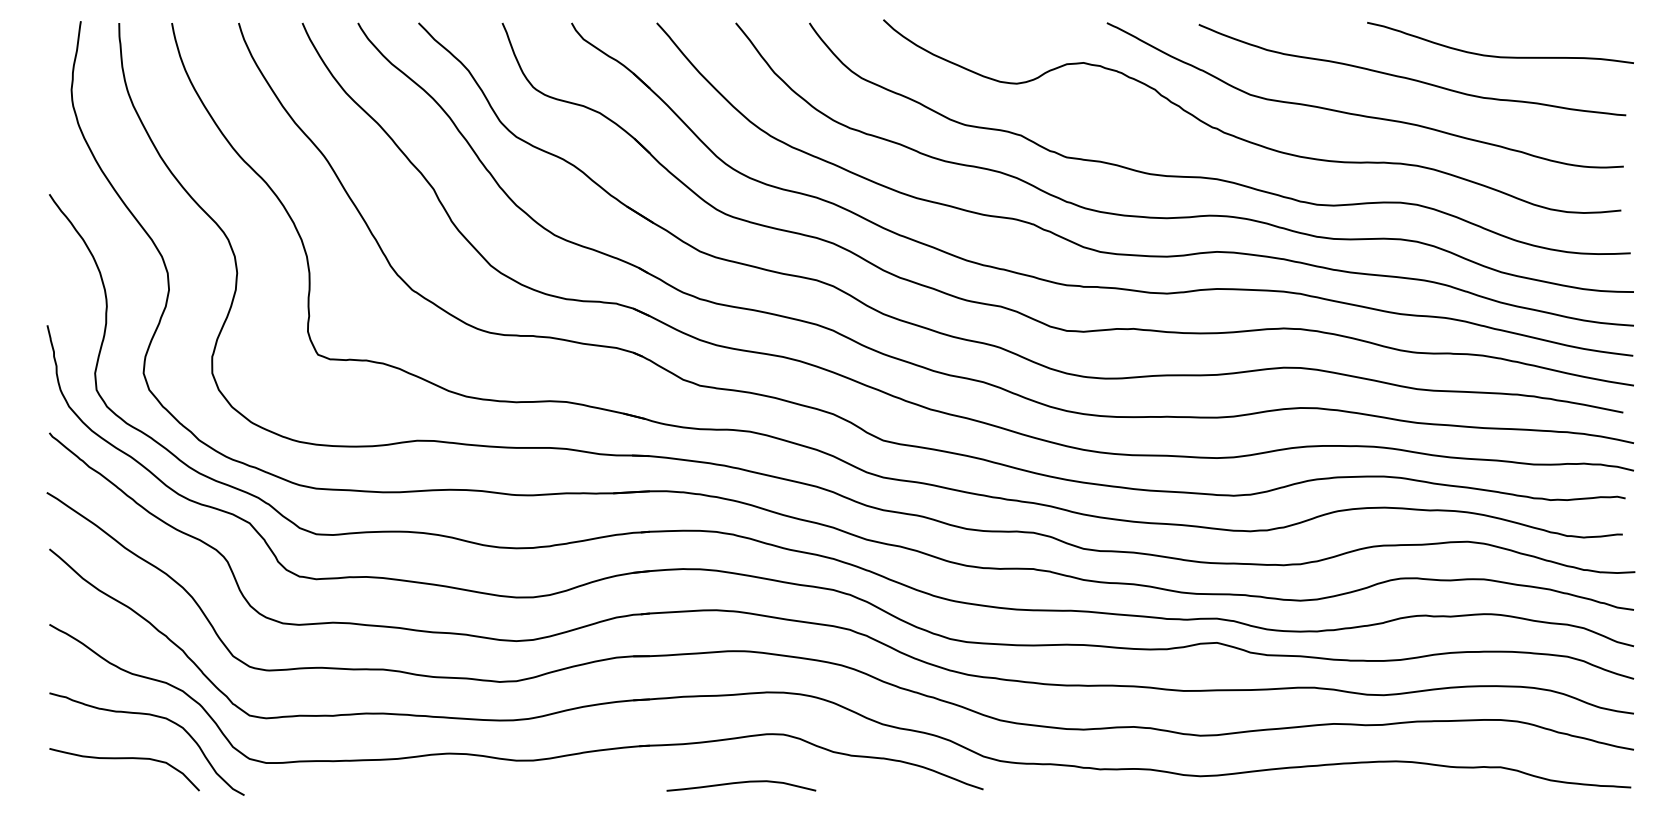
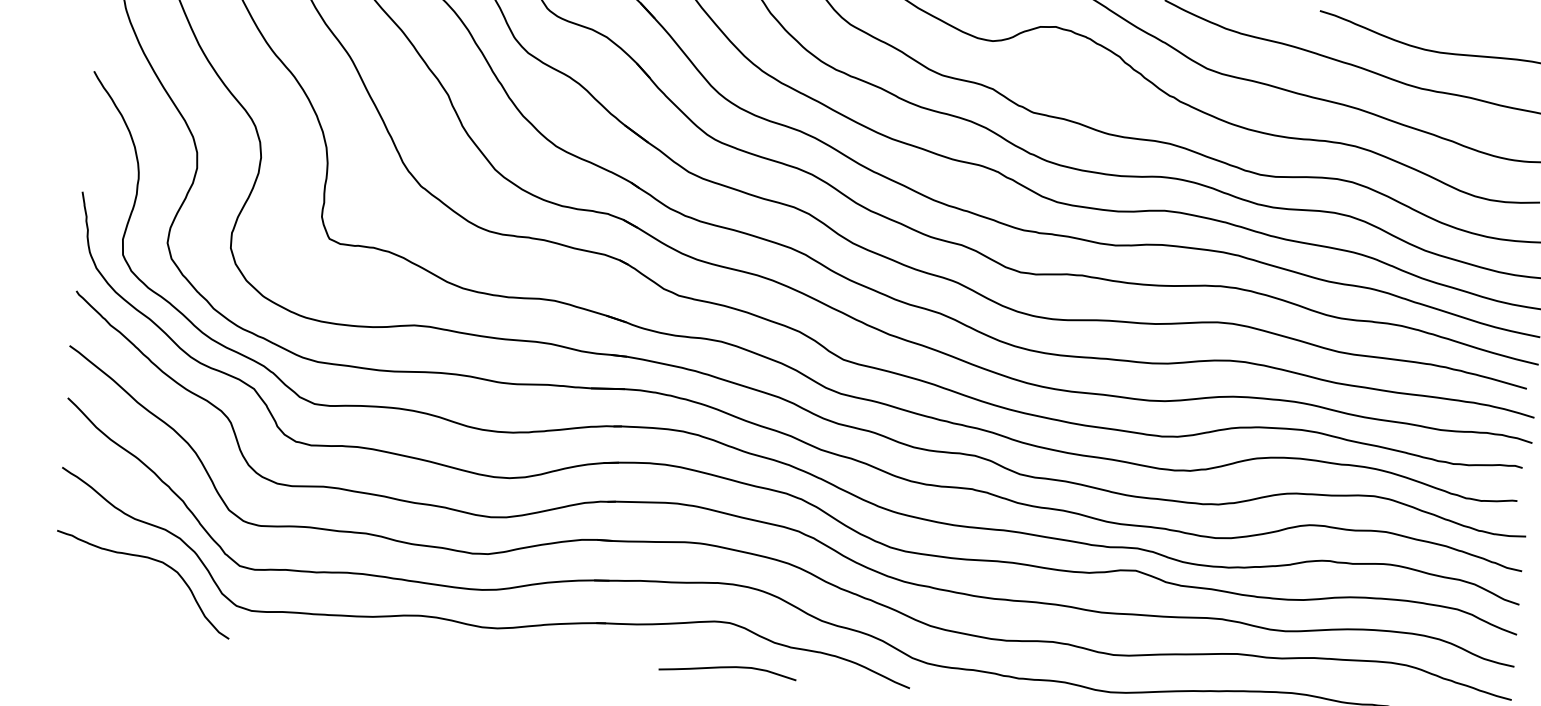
curve: (124, 759) -> (121, 597), removed
curve: (741, 783) -> (728, 668), moved

